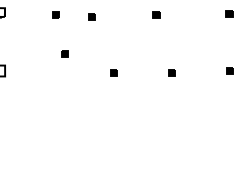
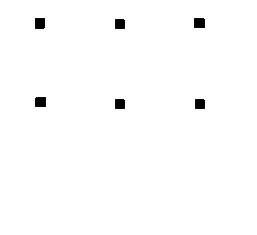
part: (156, 14) -> (199, 23), moved
part: (91, 16) -> (119, 23), moved
part: (64, 53) -> (39, 101), moved

